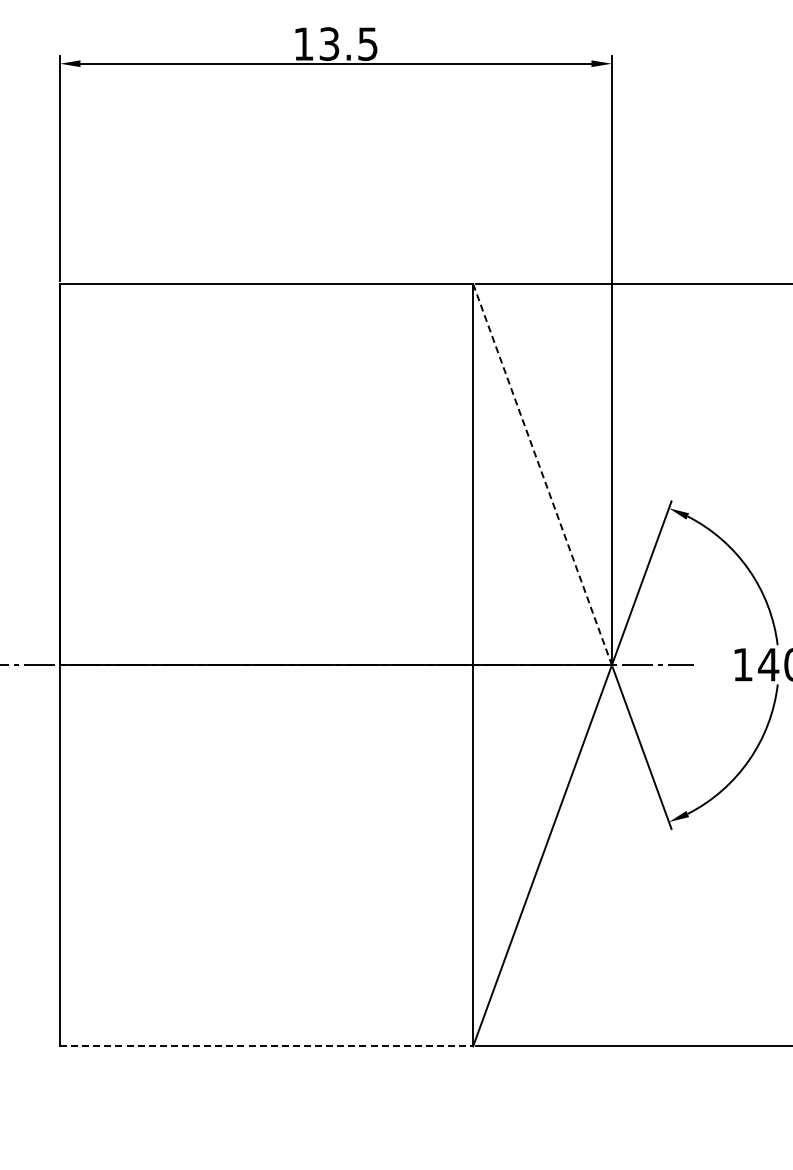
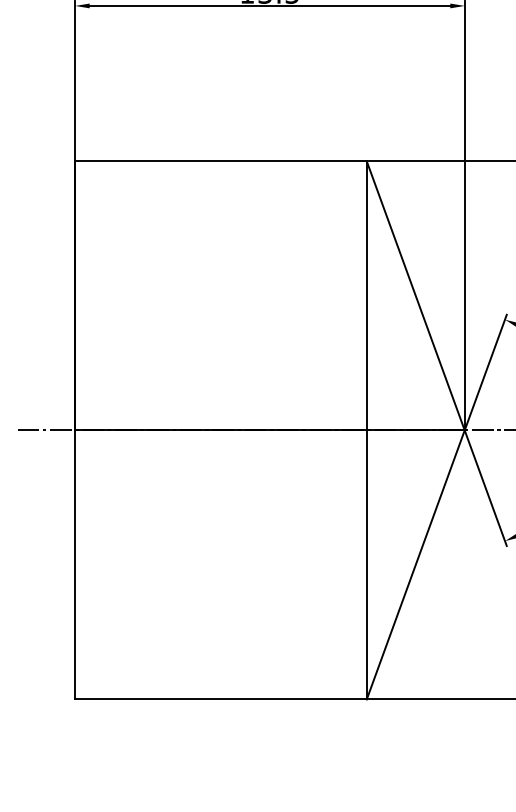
line: (542, 474) -> (415, 295), dashed -> solid
line: (266, 1046) -> (220, 699), dashed -> solid

